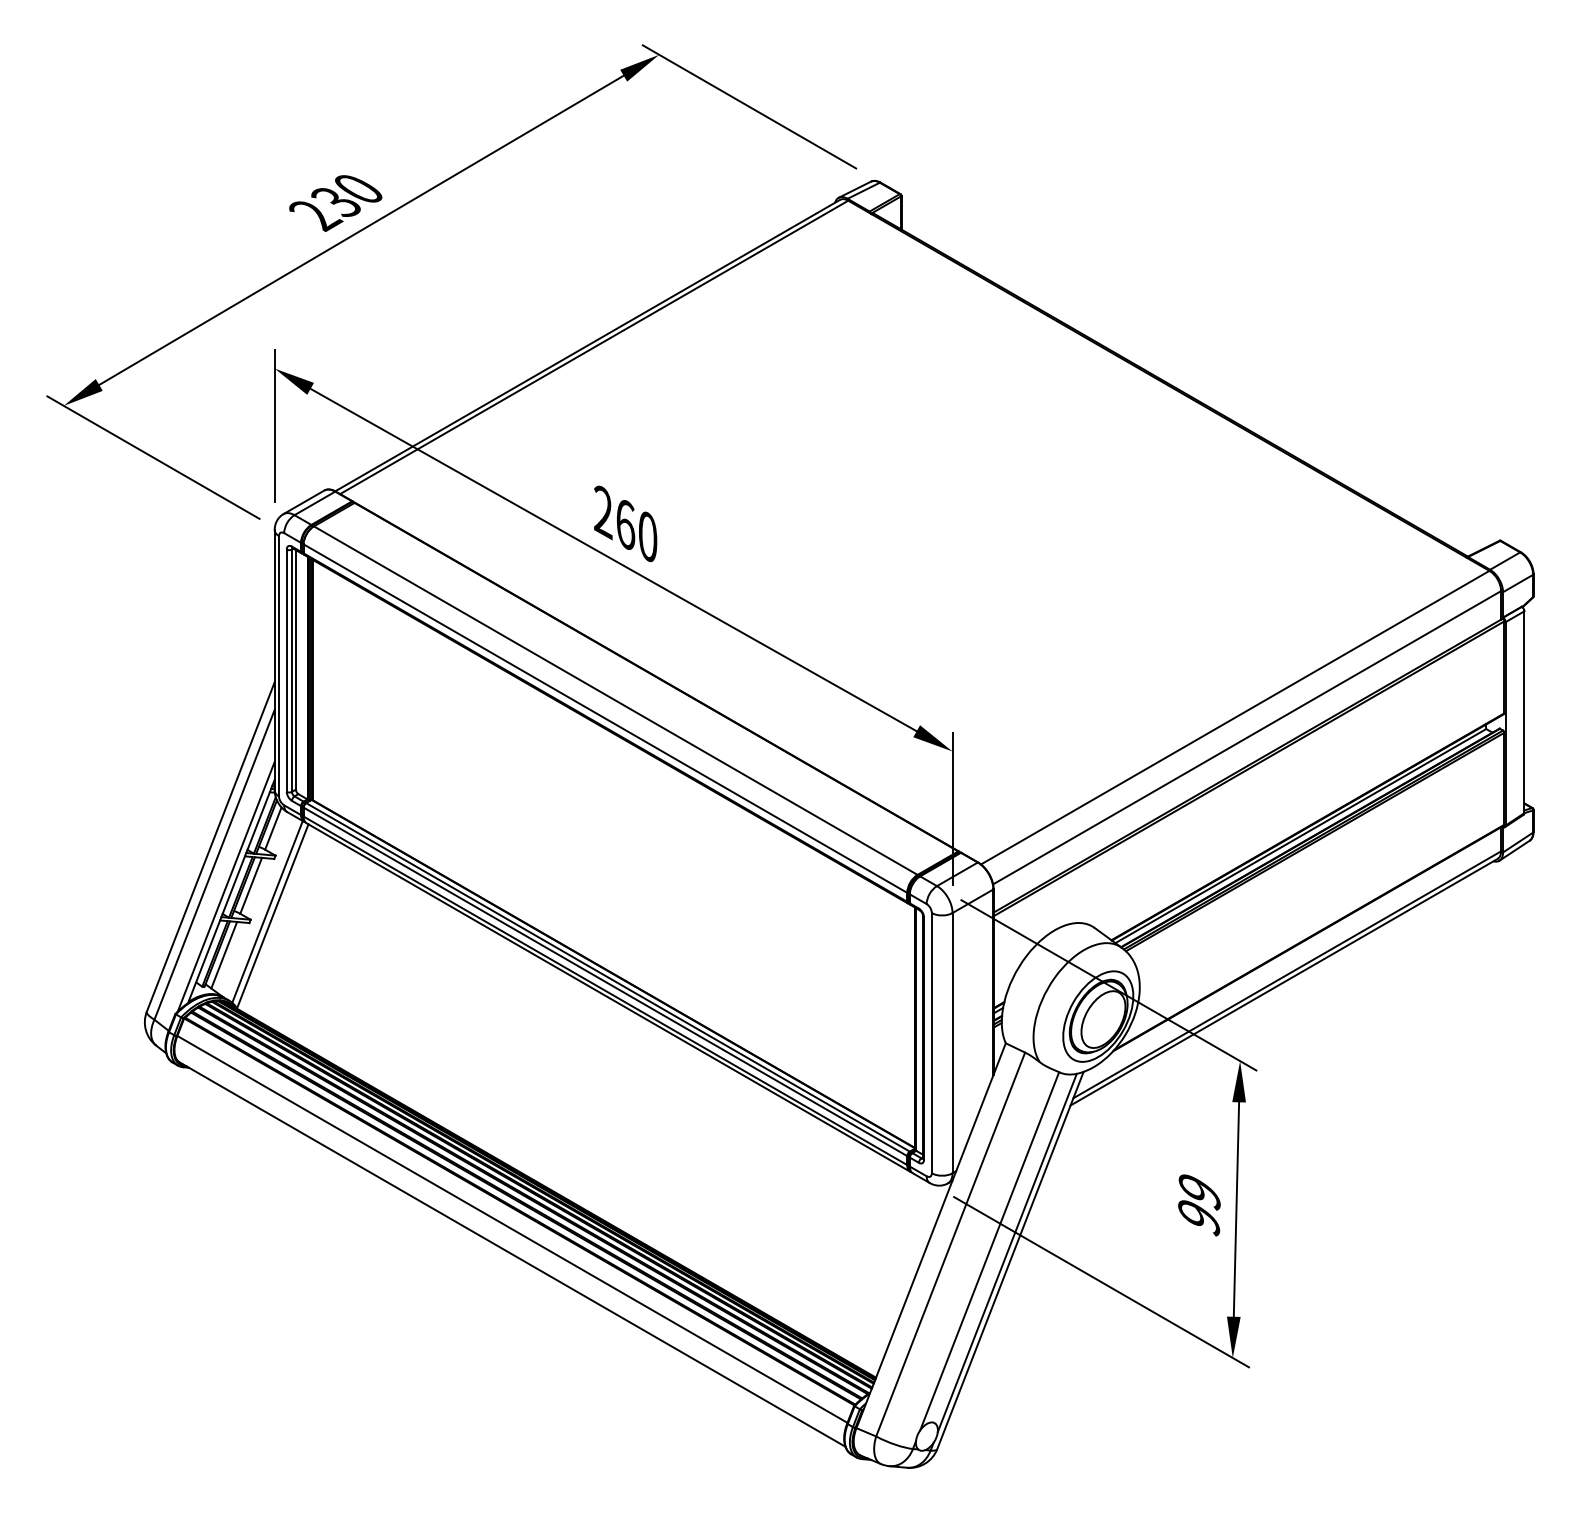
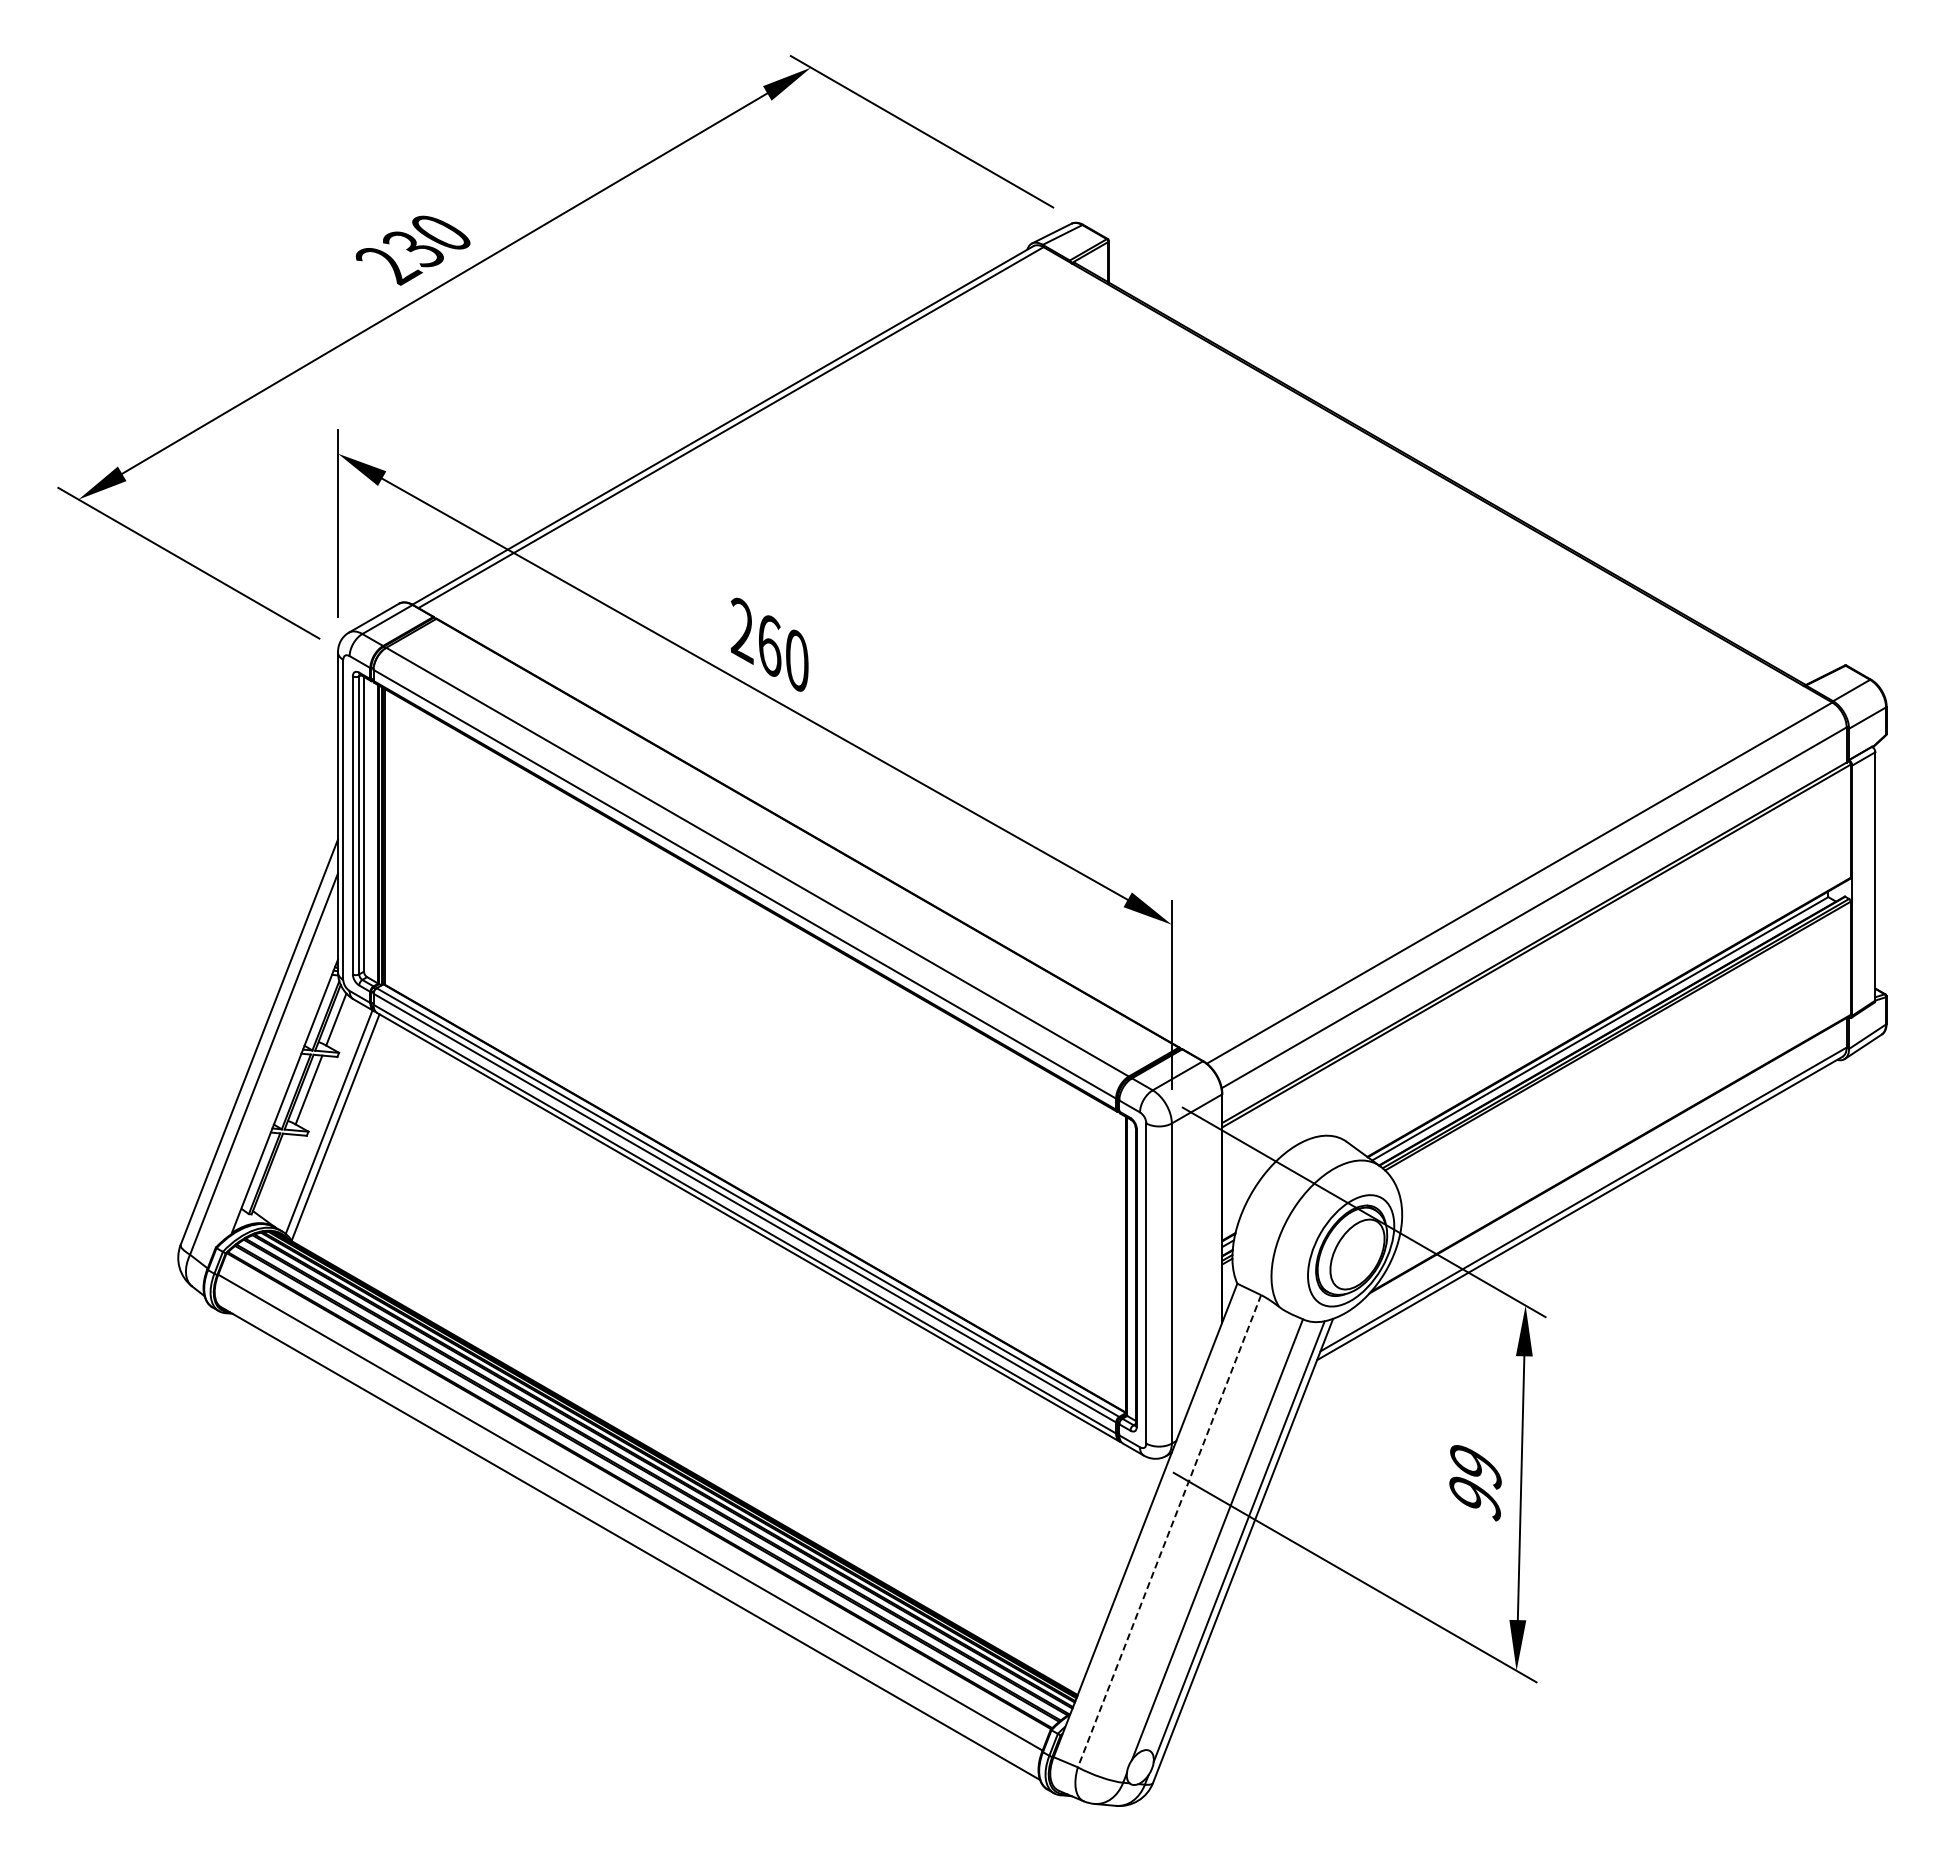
line: (226, 886) -> (278, 1090), removed
line: (223, 955) -> (275, 1175), removed
line: (950, 1244) -> (1169, 1531), solid -> dashed

